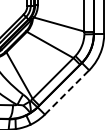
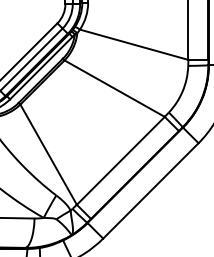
line: (67, 92) -> (151, 191), dashed -> solid

